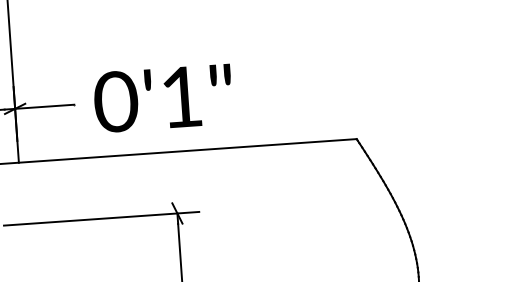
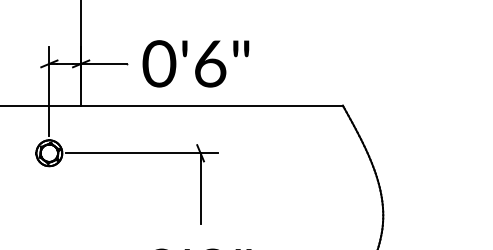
text: (182, 96) -> (210, 63), 0'1" -> 0'6"

